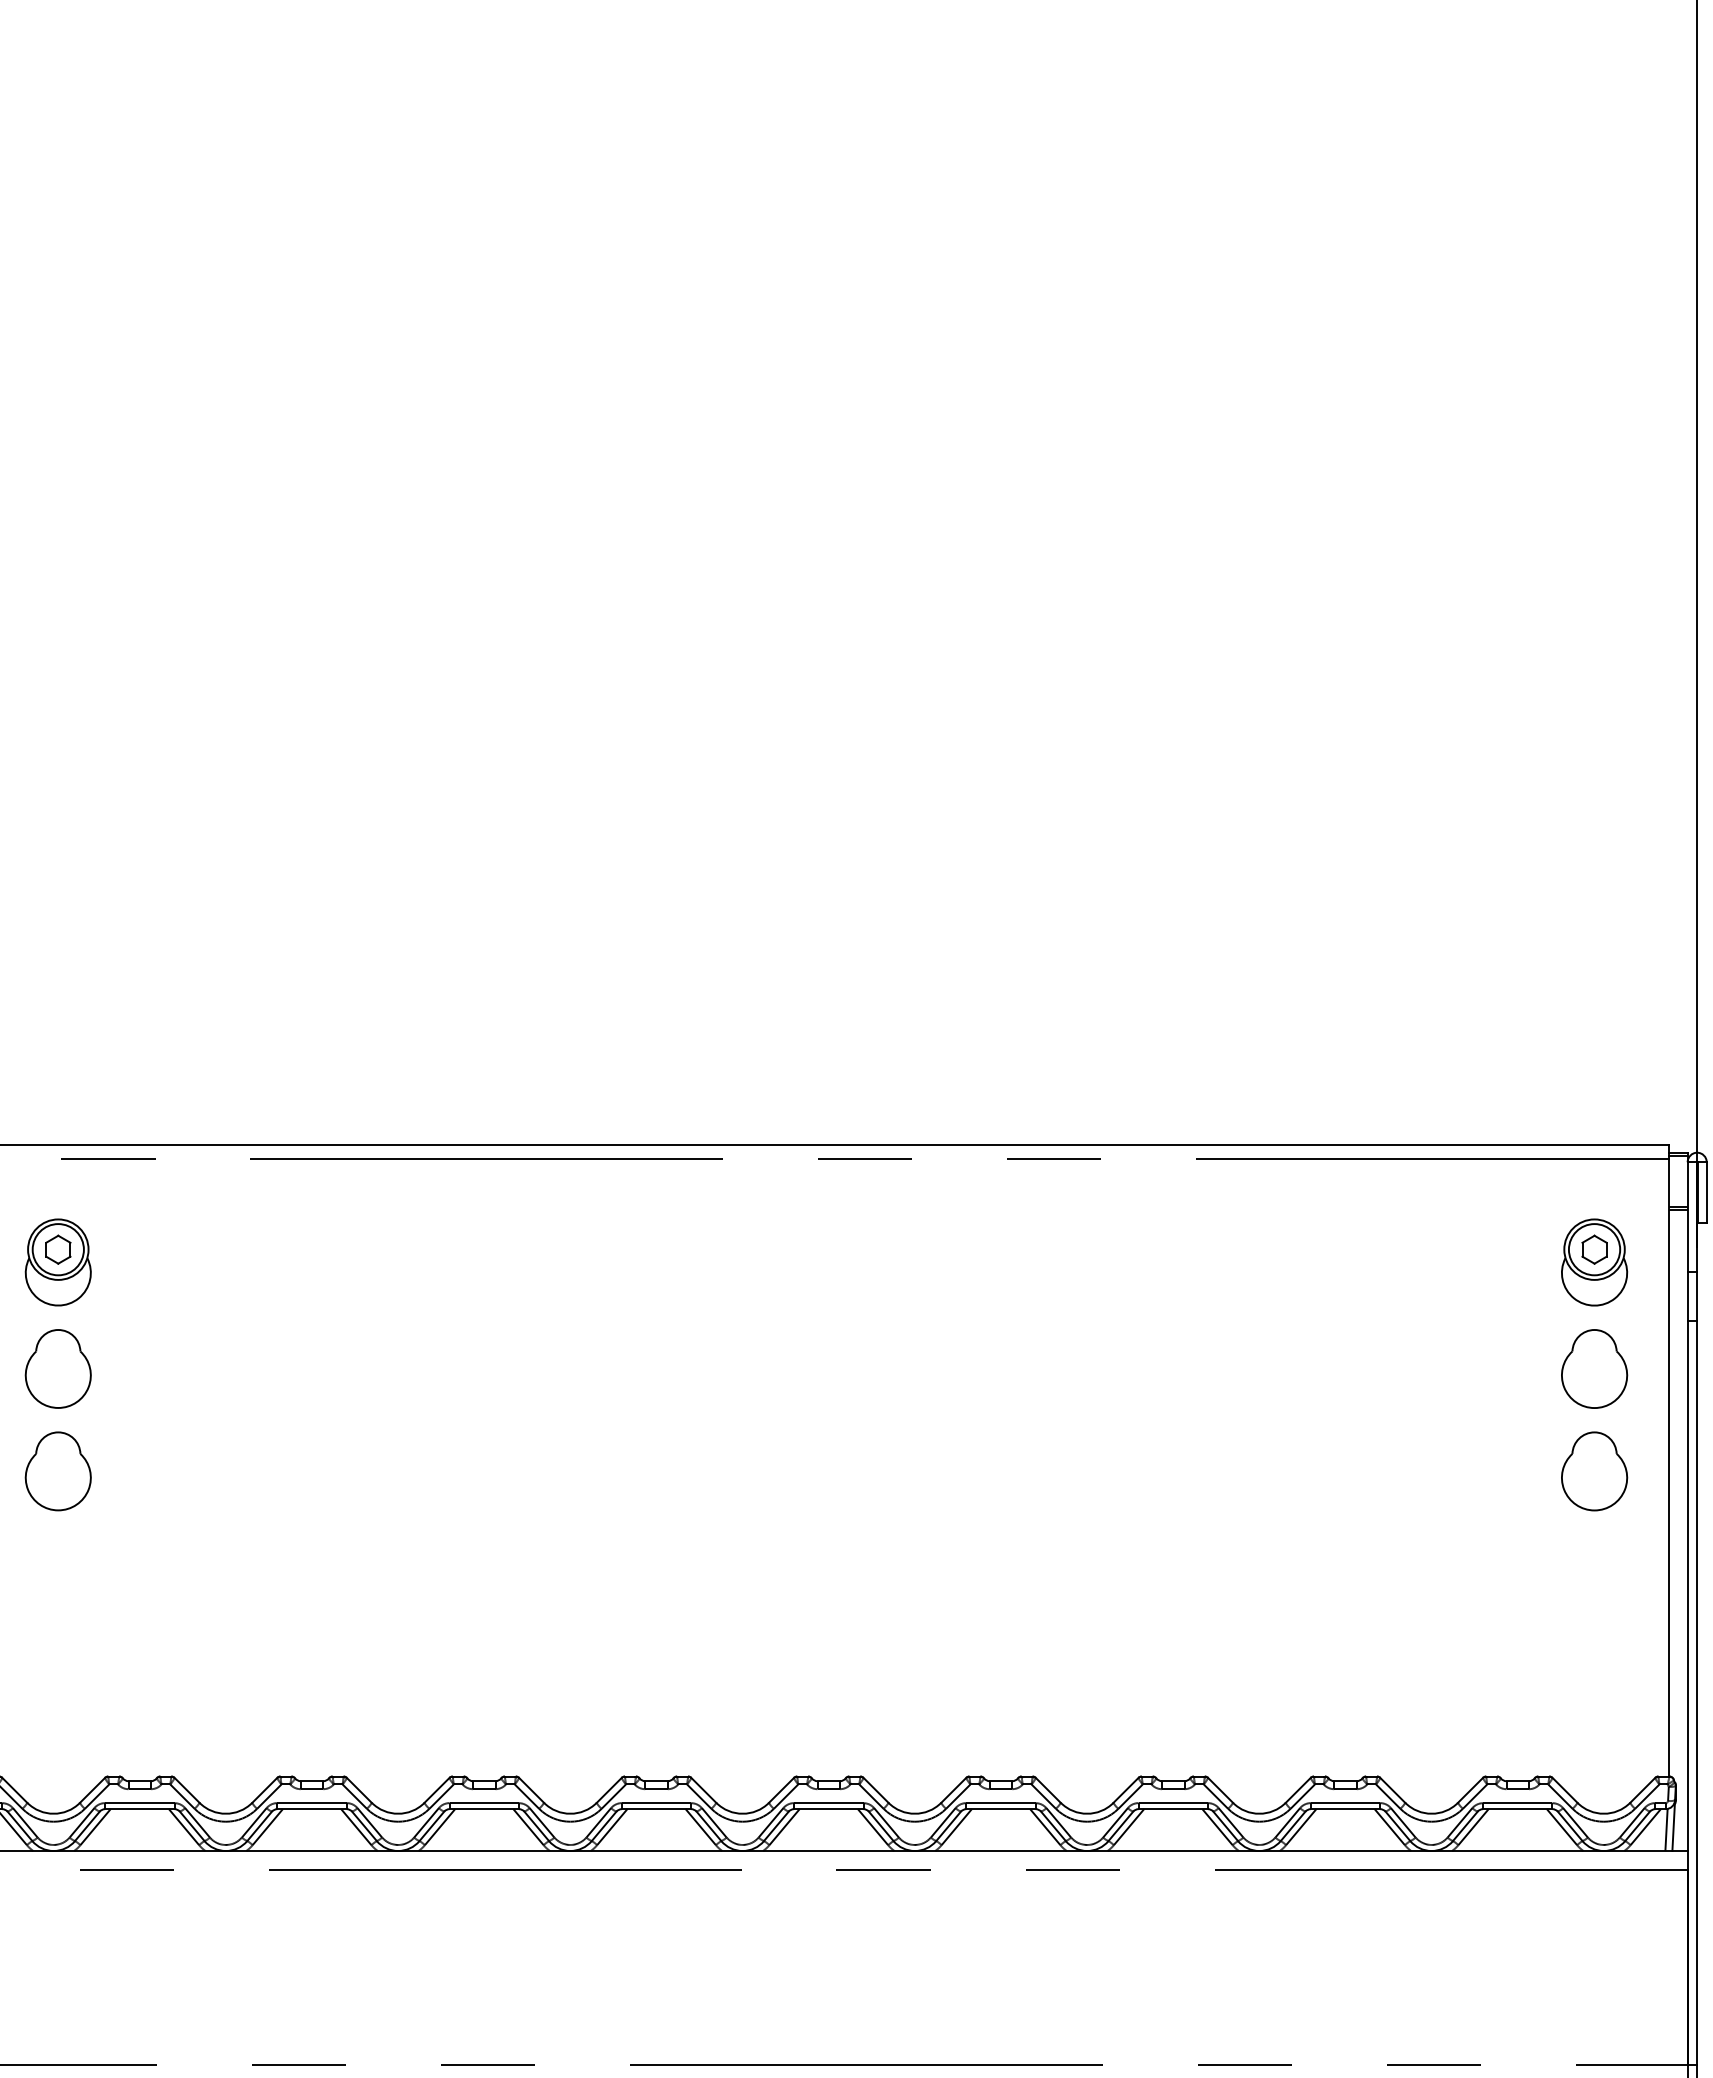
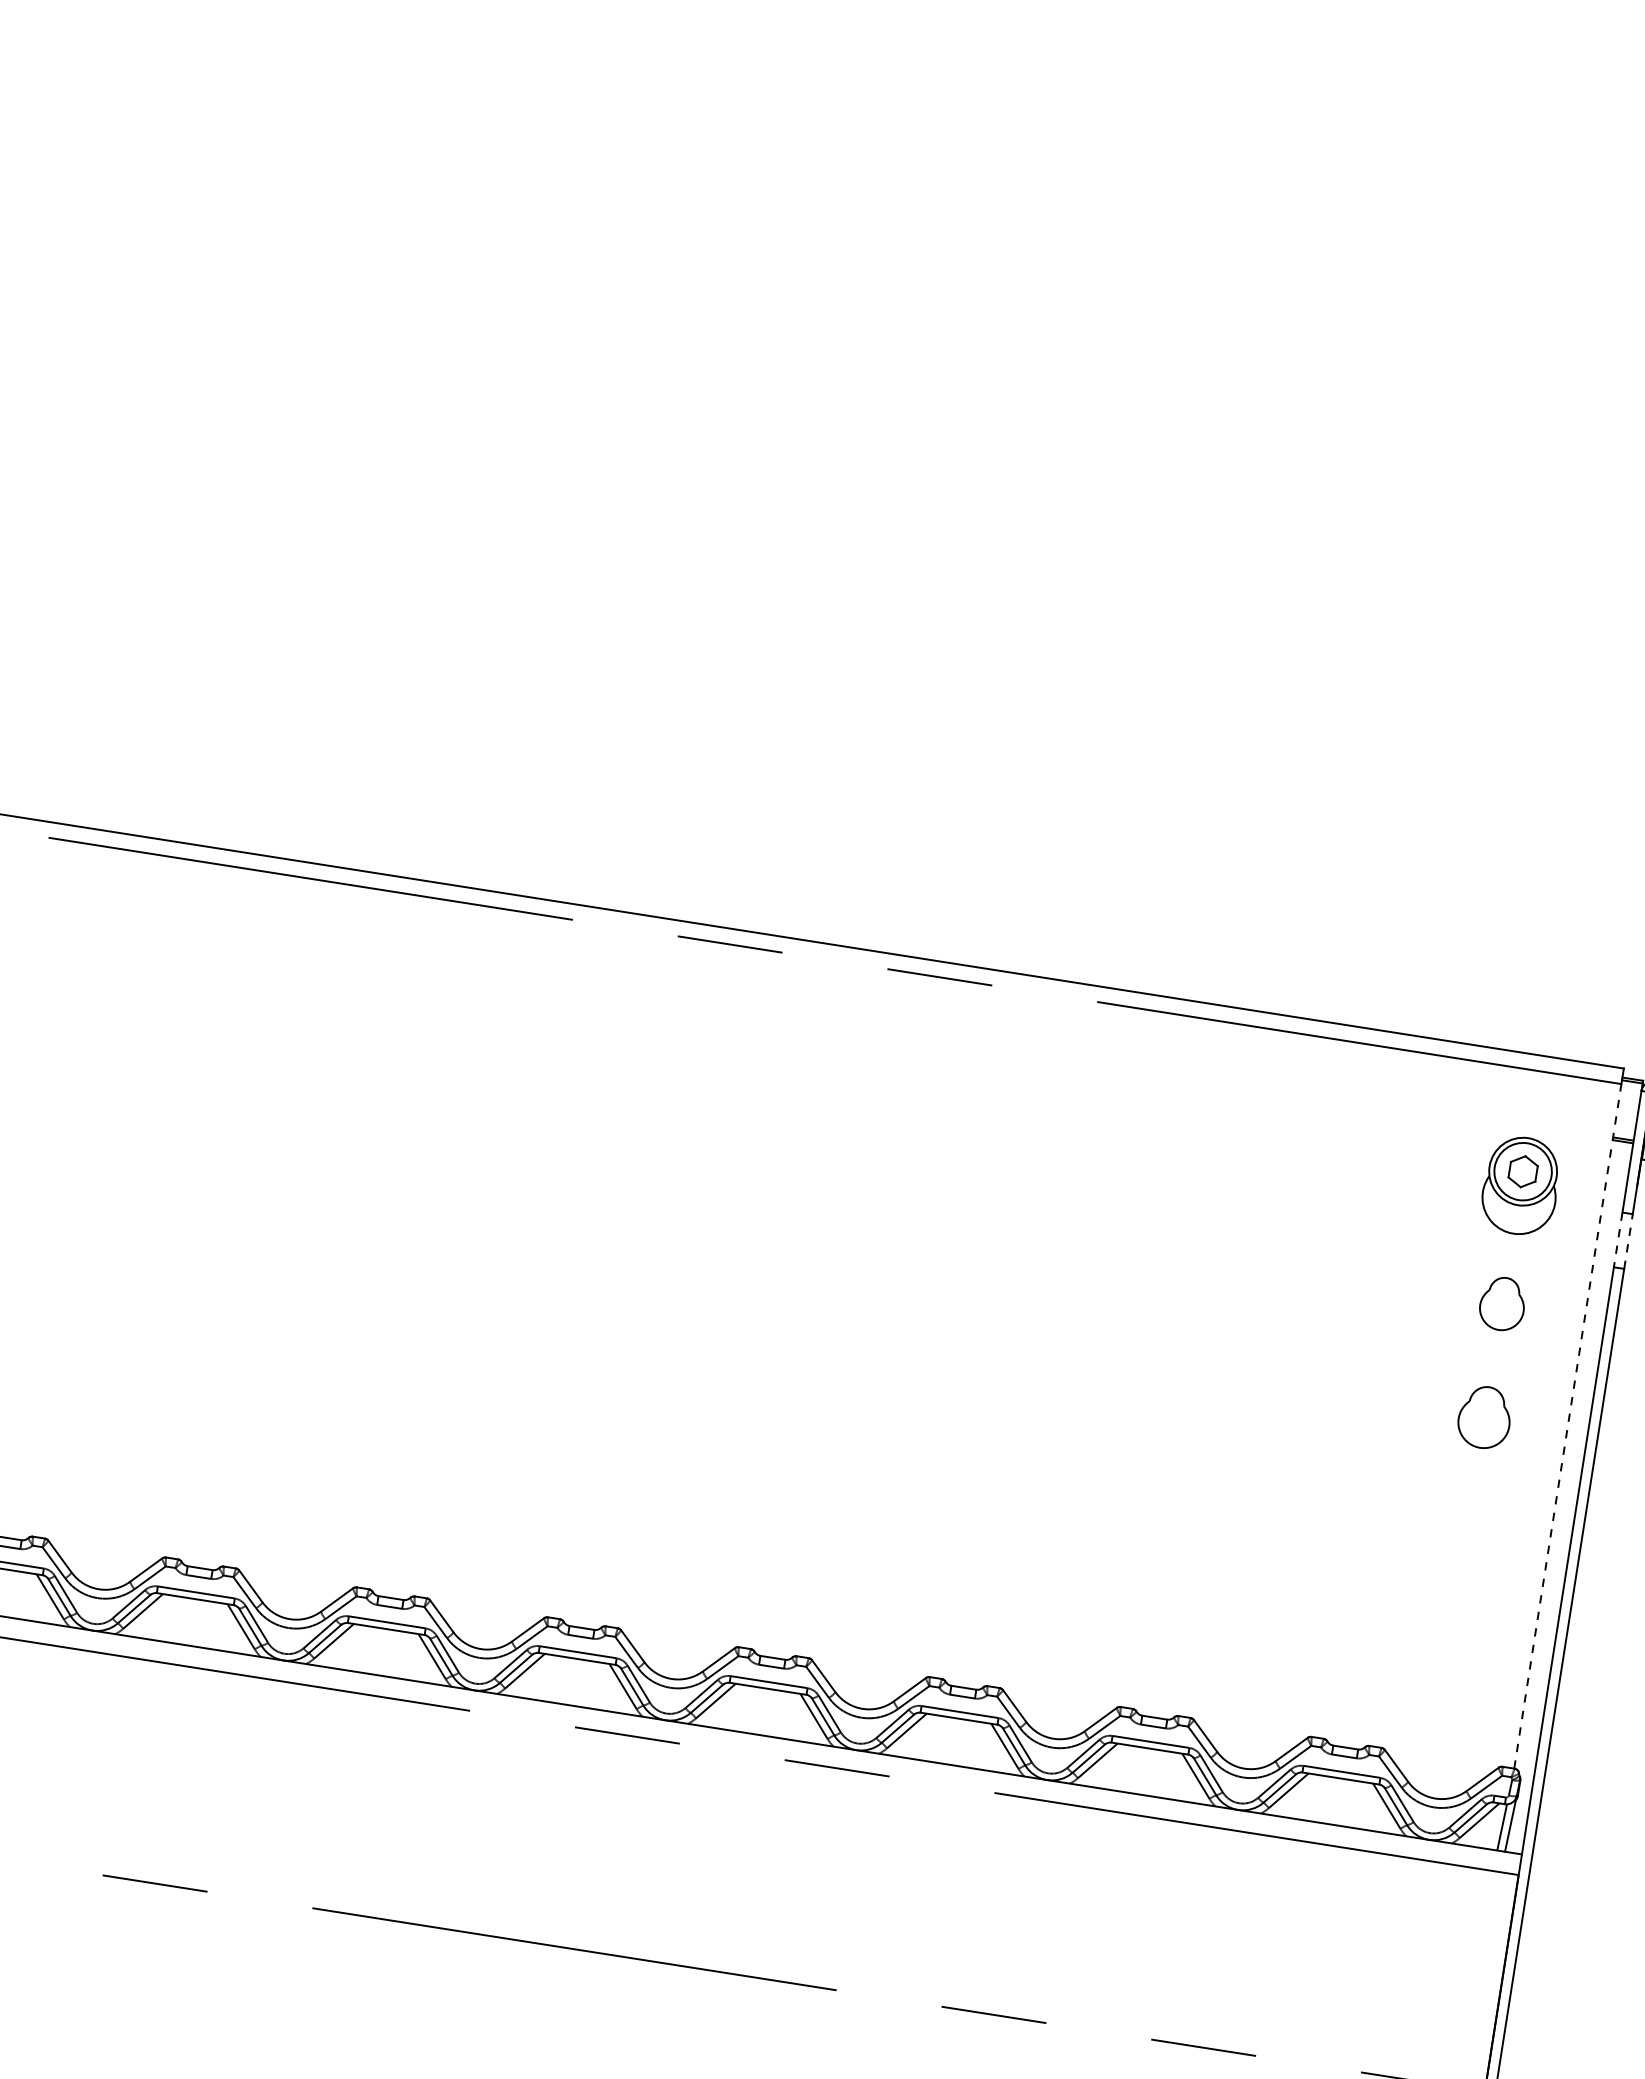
line: (1687, 1296) -> (1618, 1239), solid -> dashed
line: (1696, 1296) -> (1628, 1241), solid -> dashed
part: (1594, 1368) -> (1502, 1303), size x0.6
line: (1669, 1467) -> (1568, 1426), solid -> dashed
part: (1594, 1471) -> (1484, 1417), size x0.7

